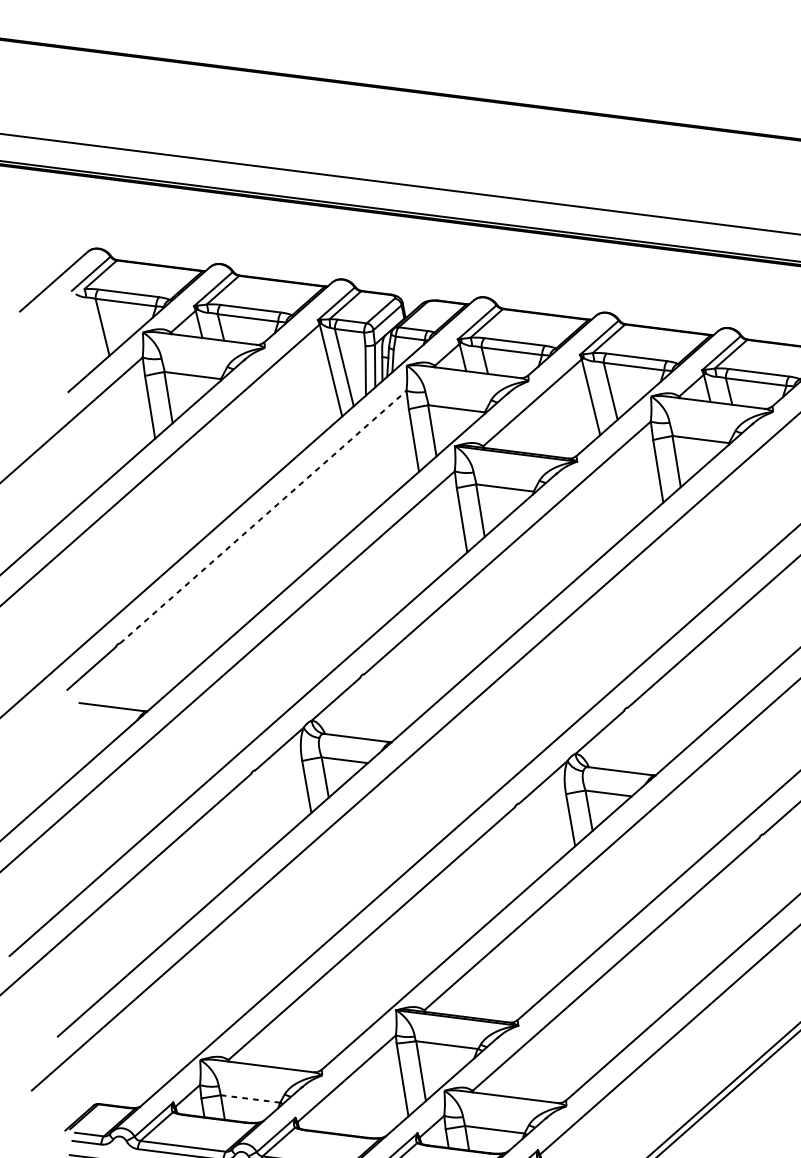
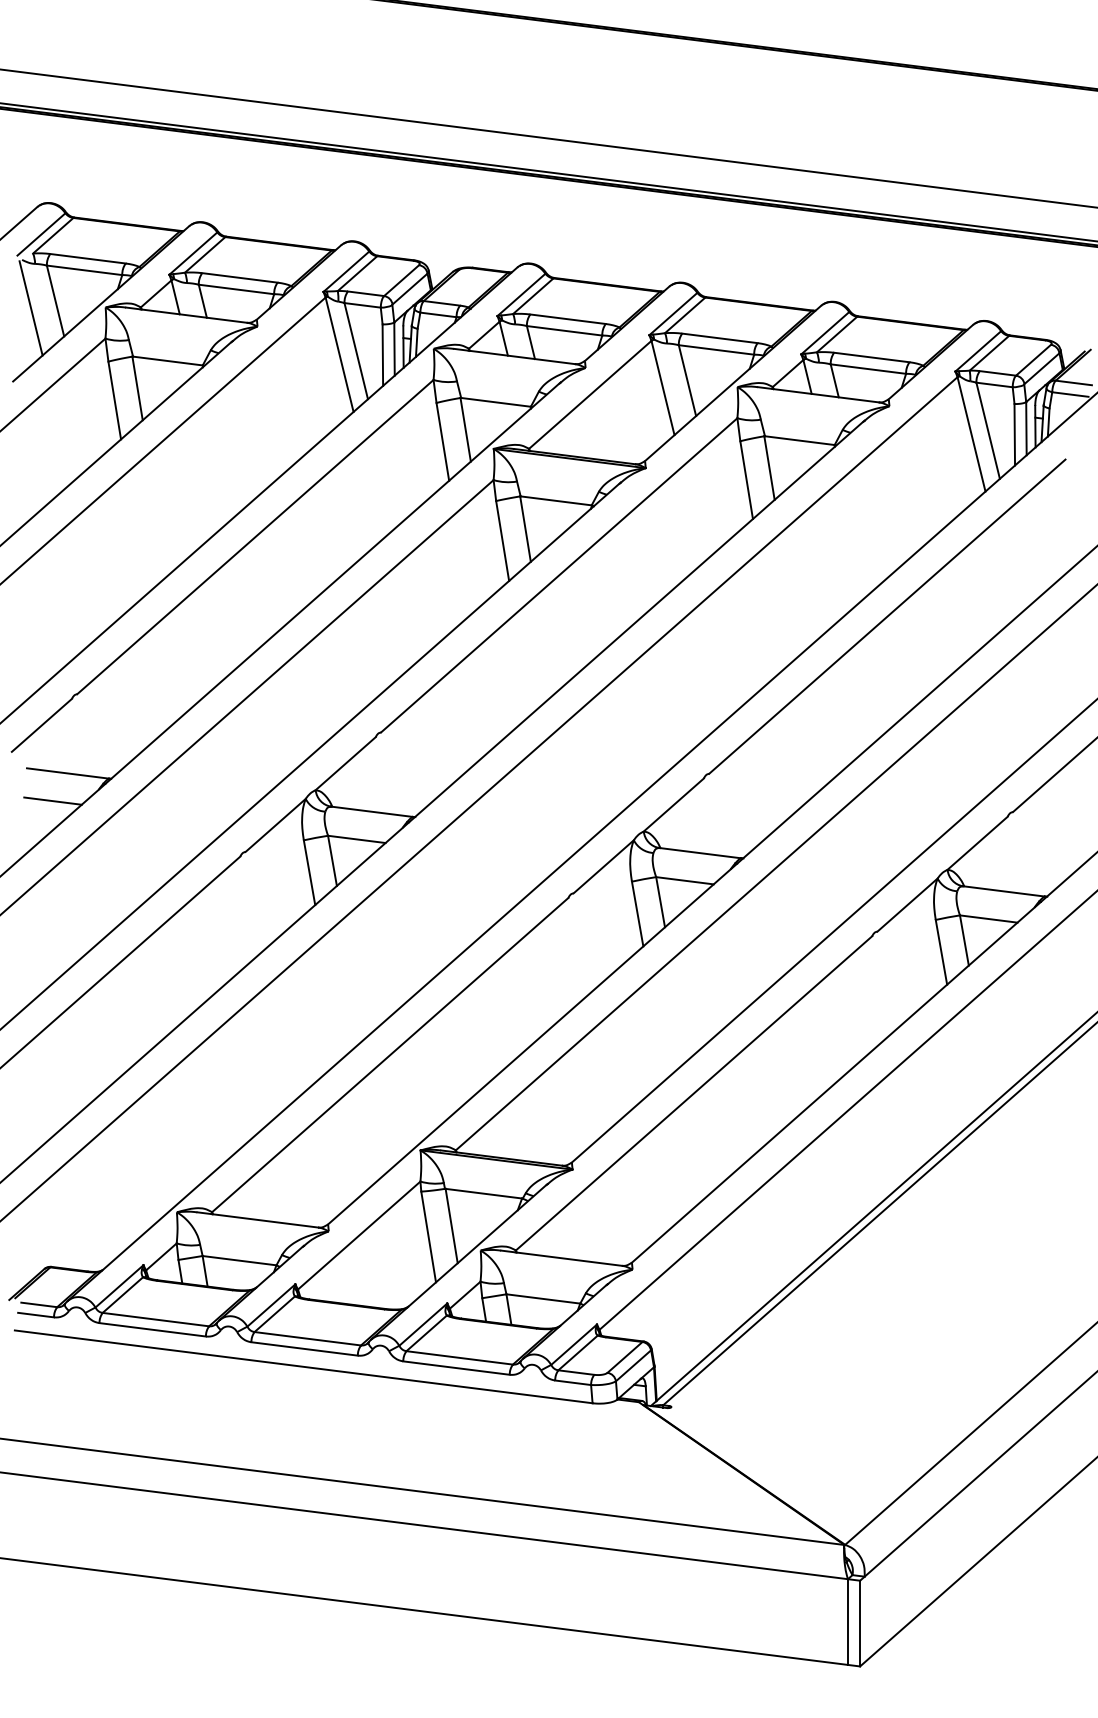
line: (82, 333) -> (30, 308), added
line: (263, 517) -> (255, 537), dashed -> solid
line: (100, 728) -> (52, 800), added
line: (250, 1098) -> (239, 1260), dashed -> solid

